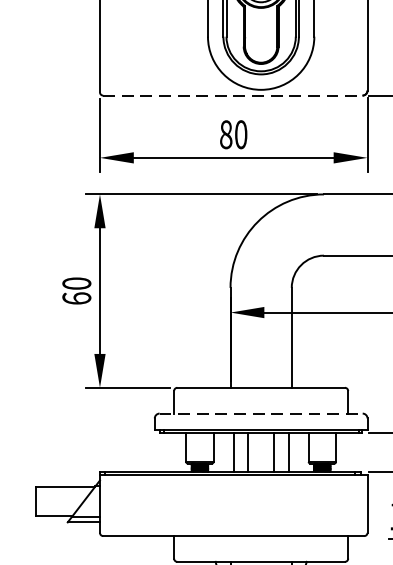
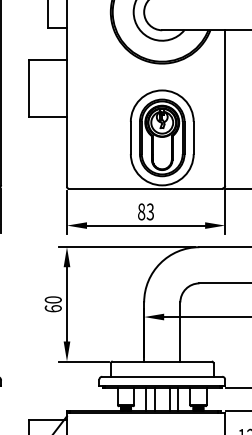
line: (232, 95) -> (145, 188), dashed -> solid
text: (241, 134) -> (150, 211), 80 -> 83
line: (261, 413) -> (162, 376), dashed -> solid

